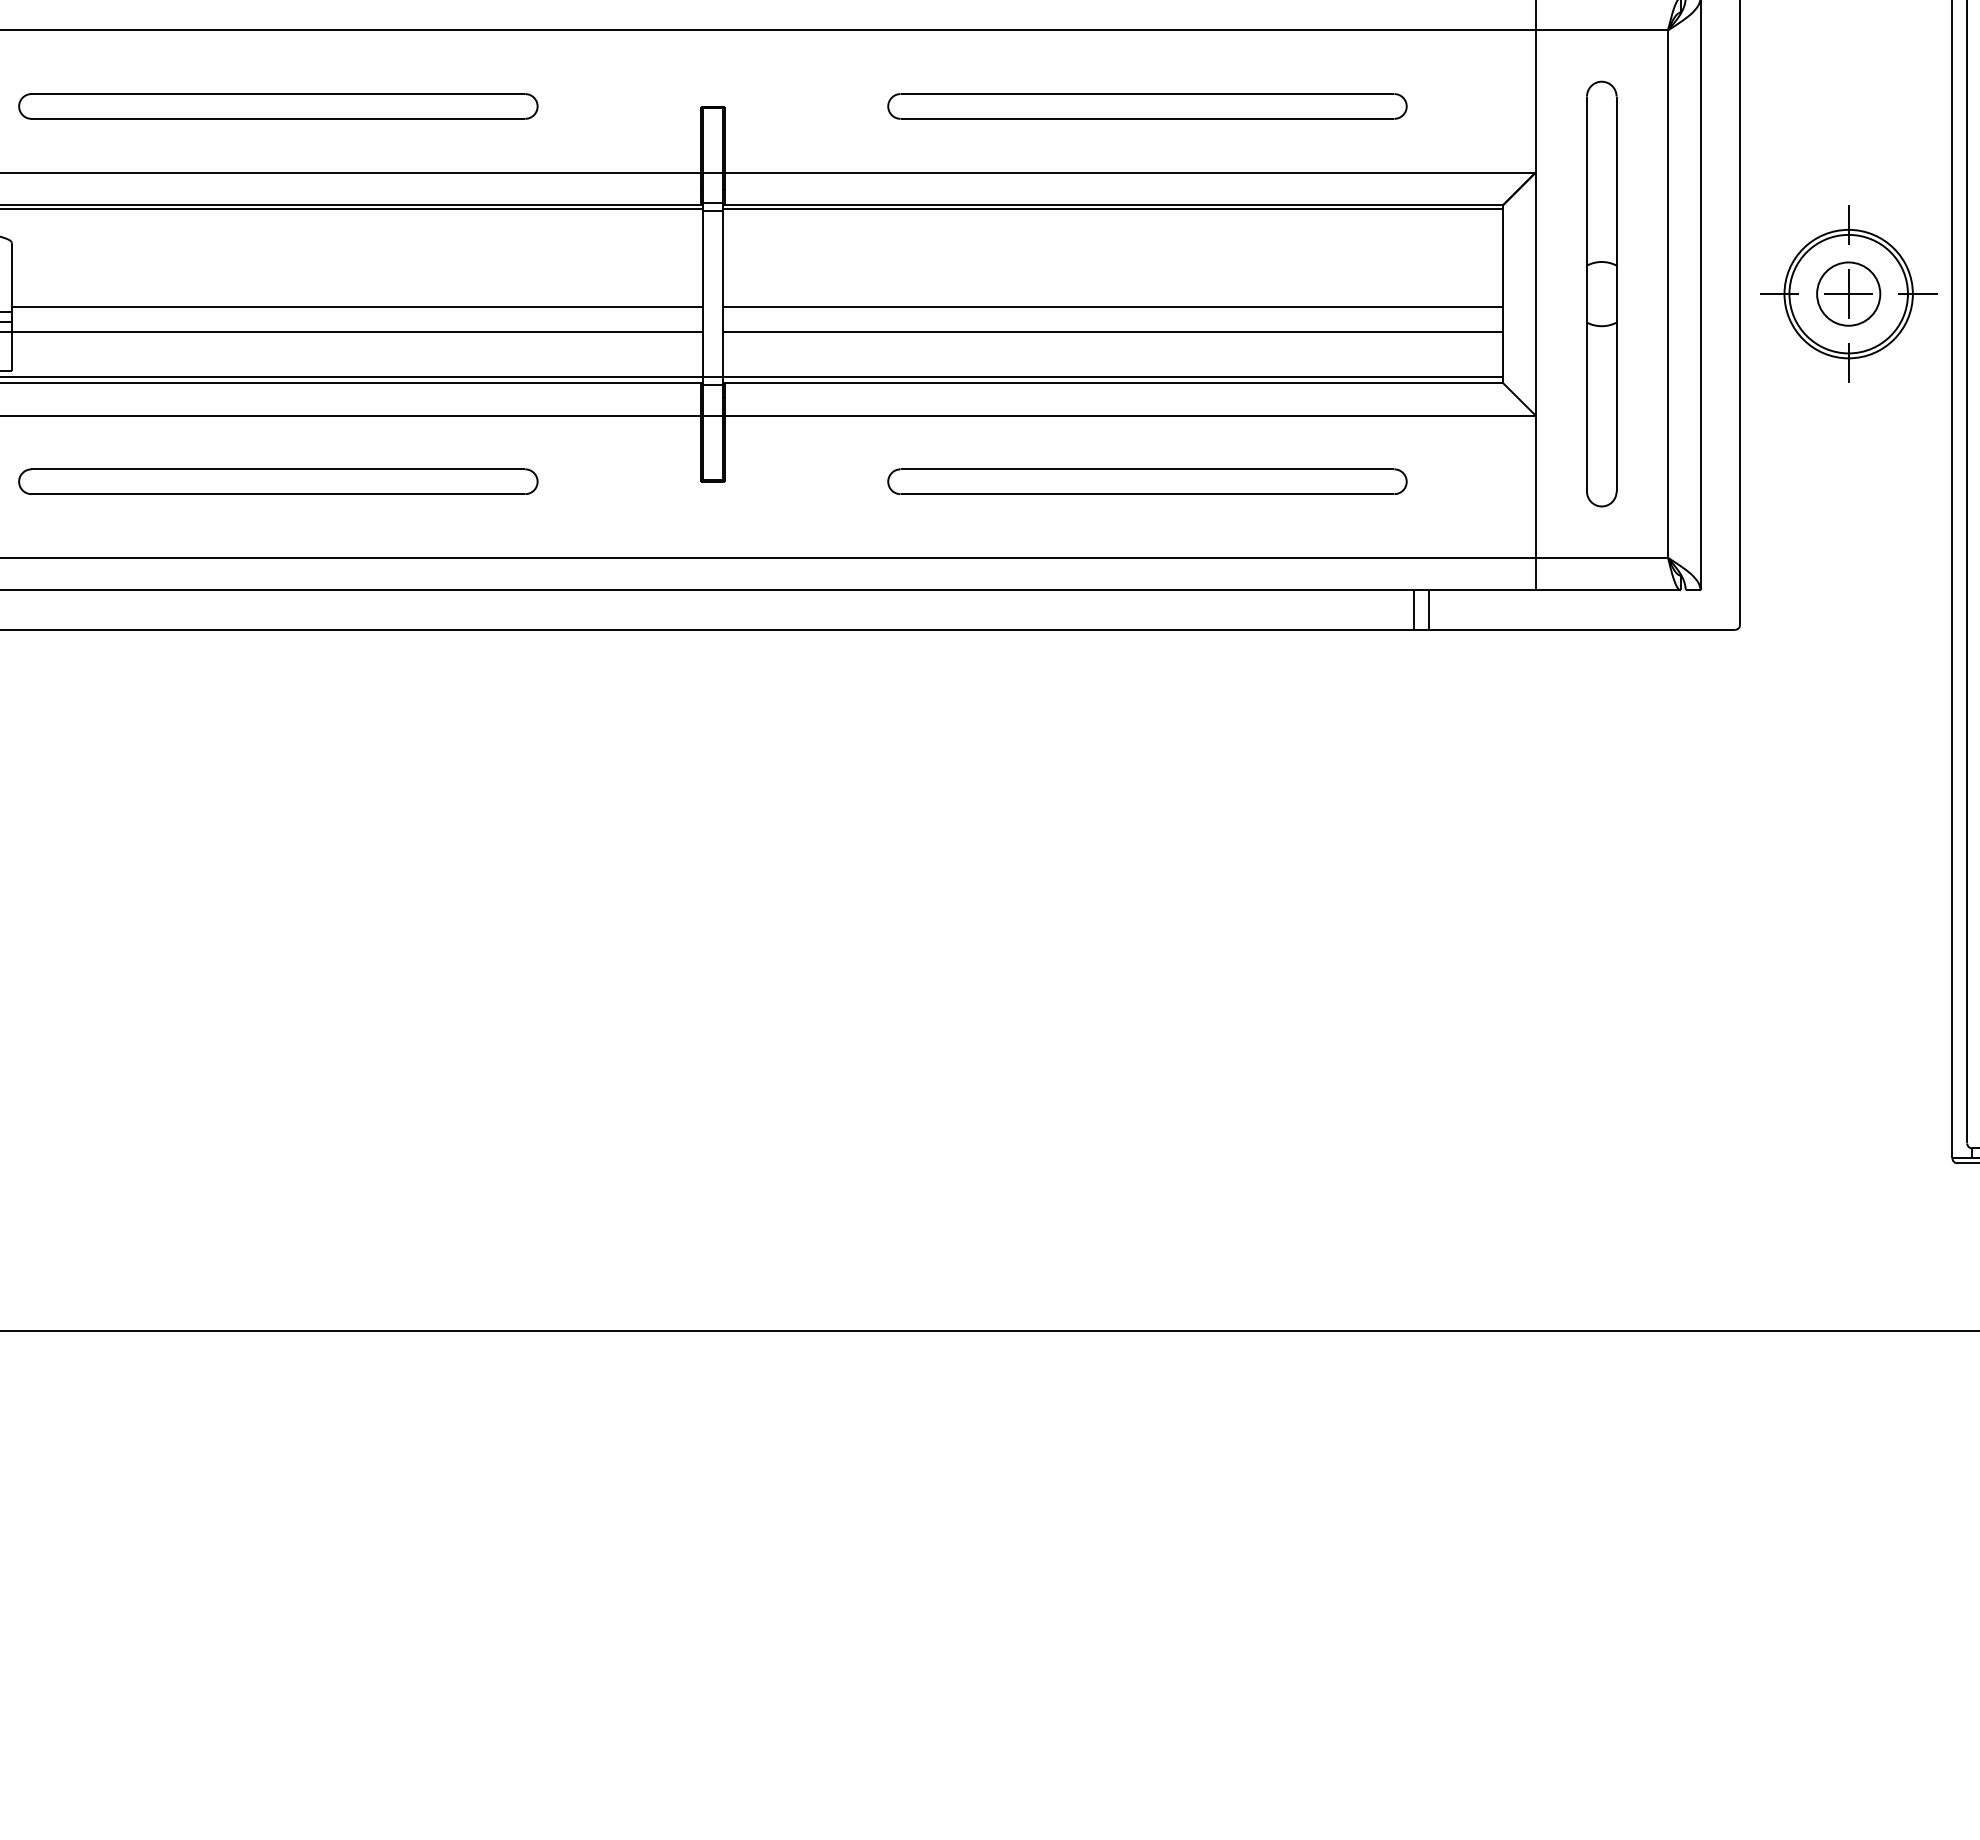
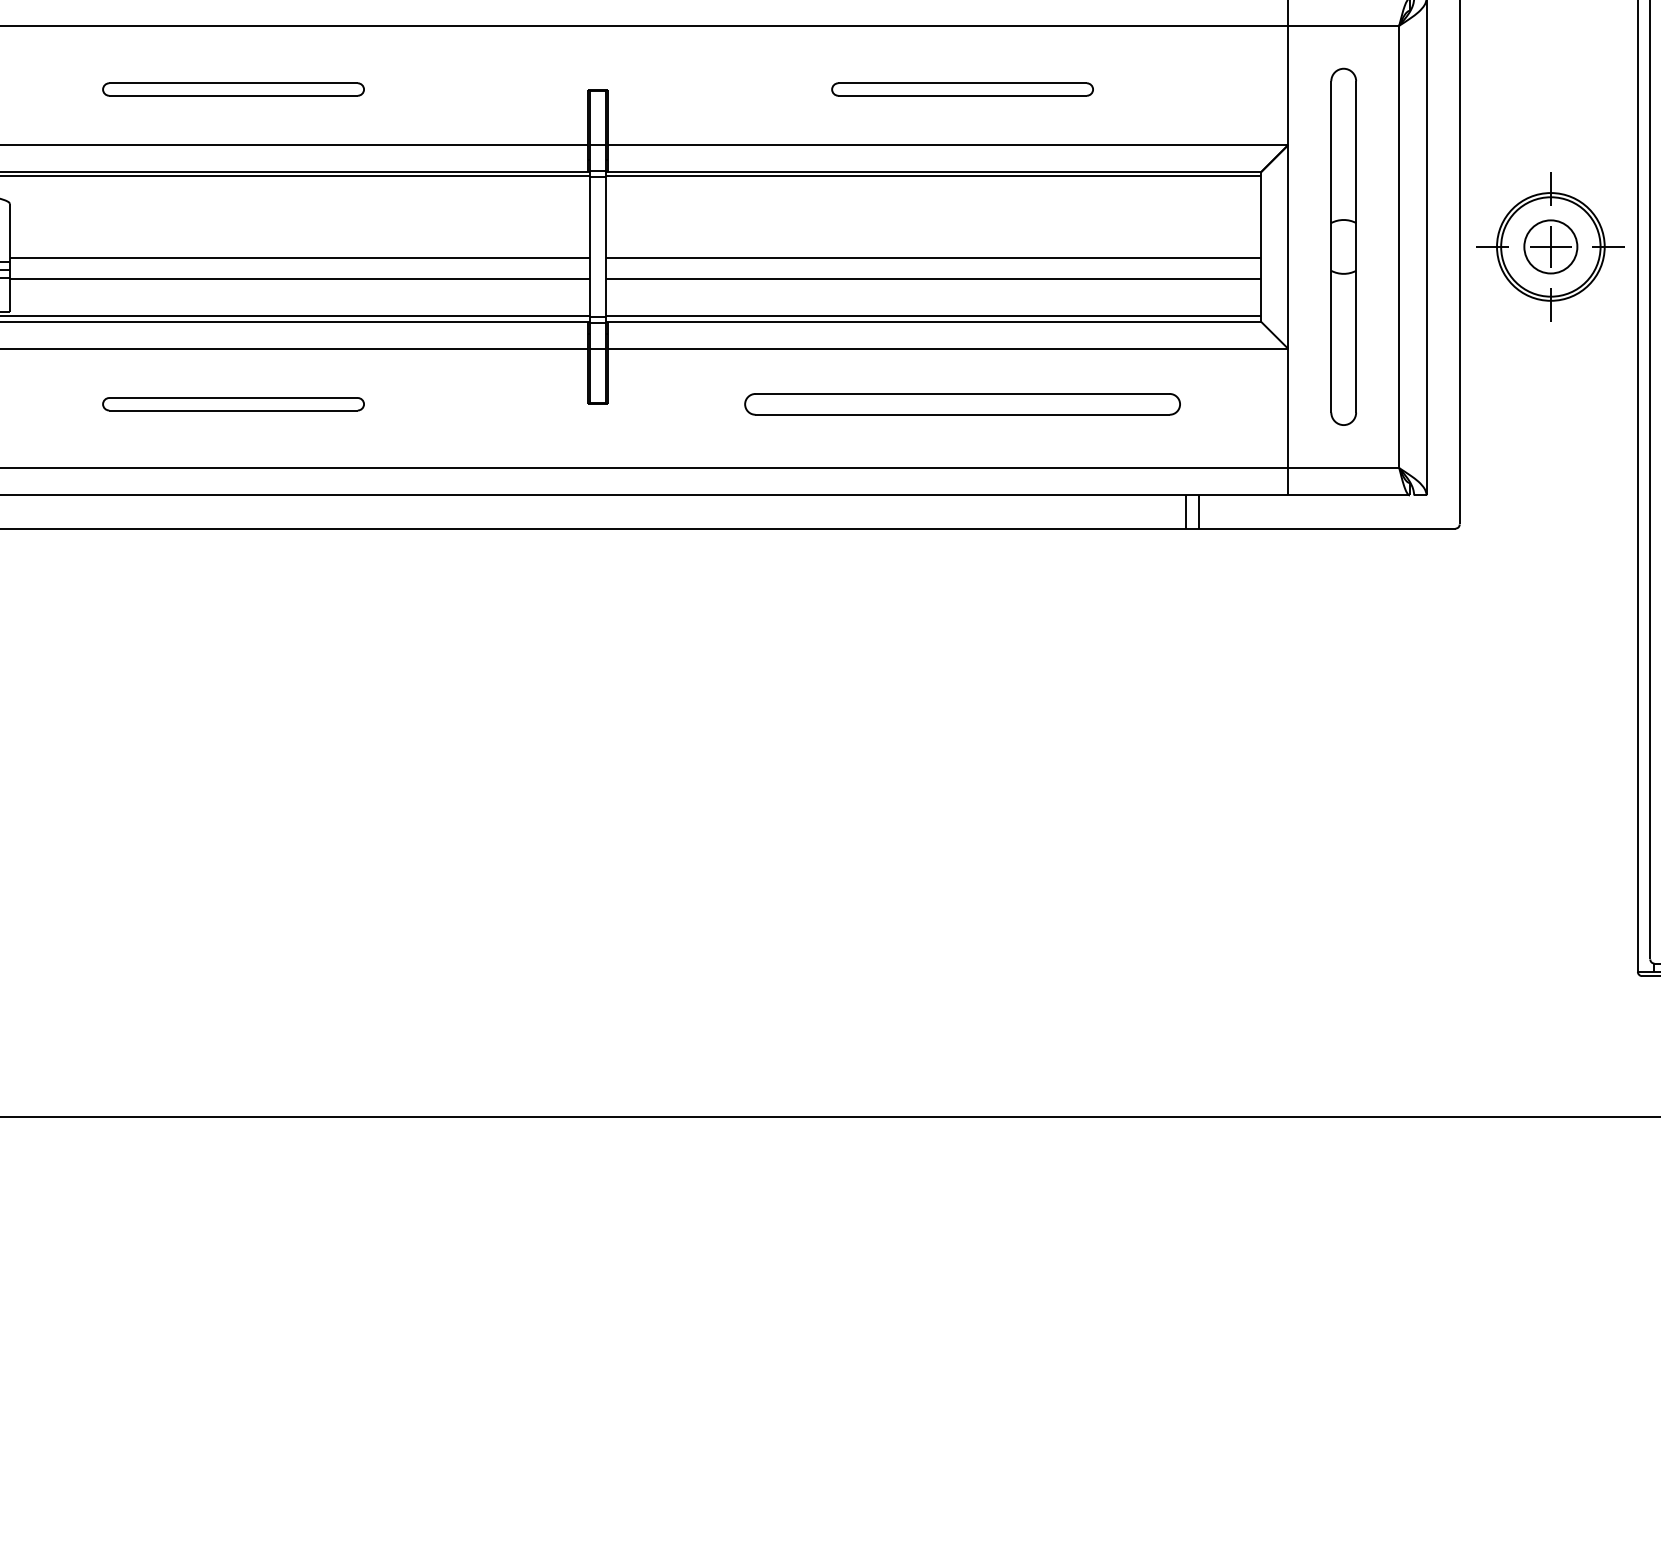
part: (278, 106) -> (233, 89), size x0.6
part: (1147, 106) -> (962, 89), size x0.6
part: (278, 481) -> (233, 404), size x0.6

